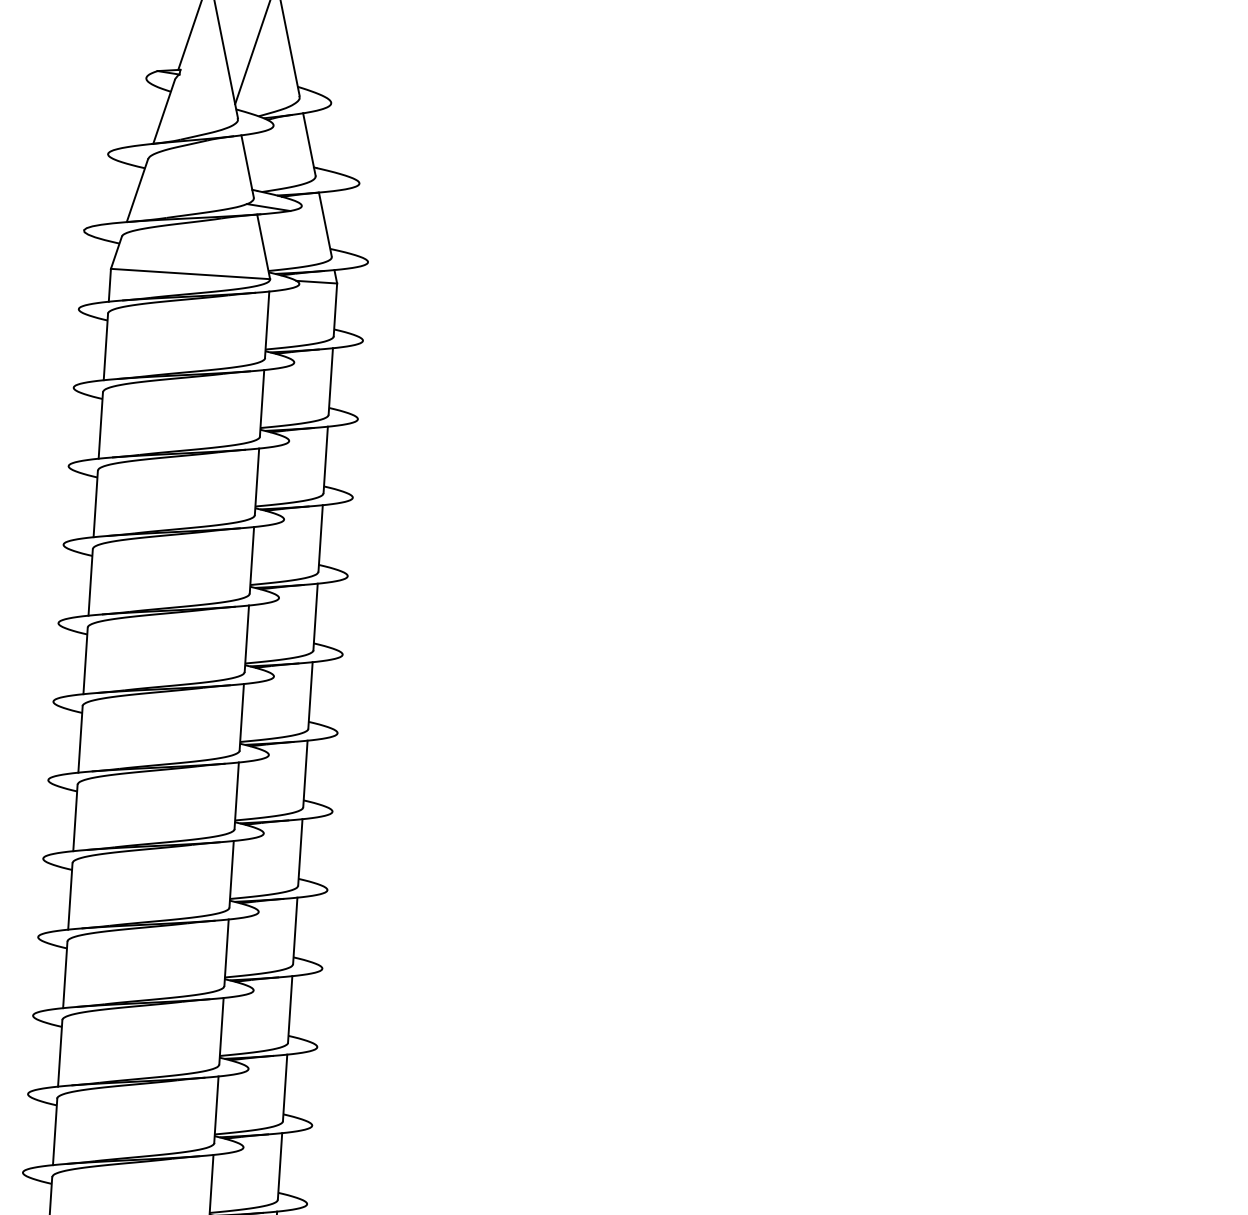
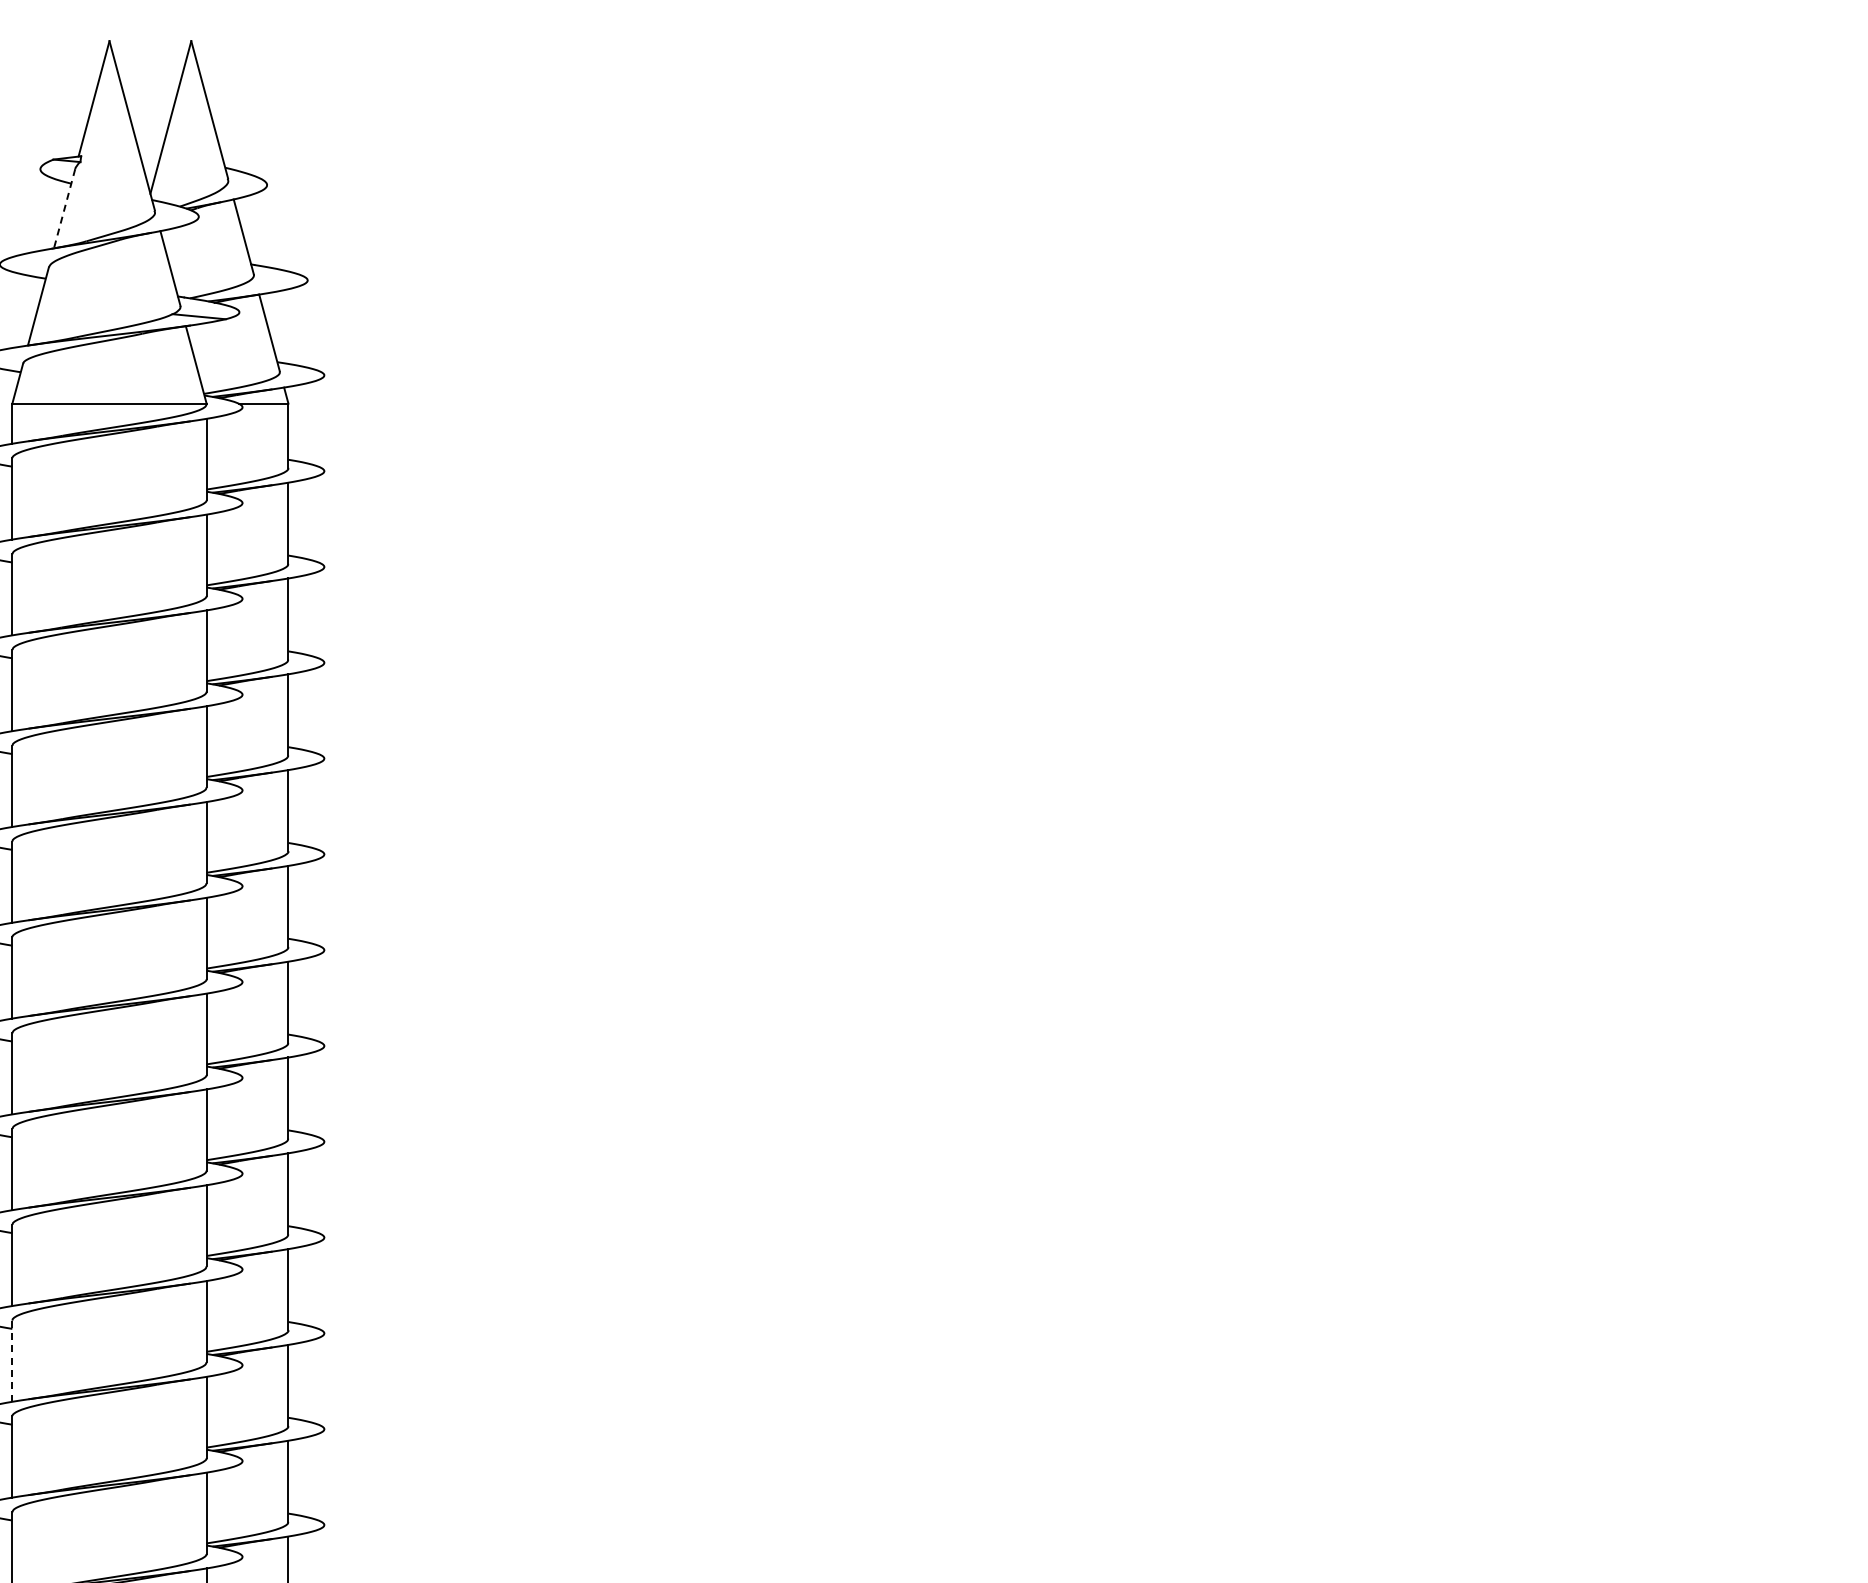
line: (164, 111) -> (64, 208), solid -> dashed
line: (60, 1053) -> (12, 1361), solid -> dashed

